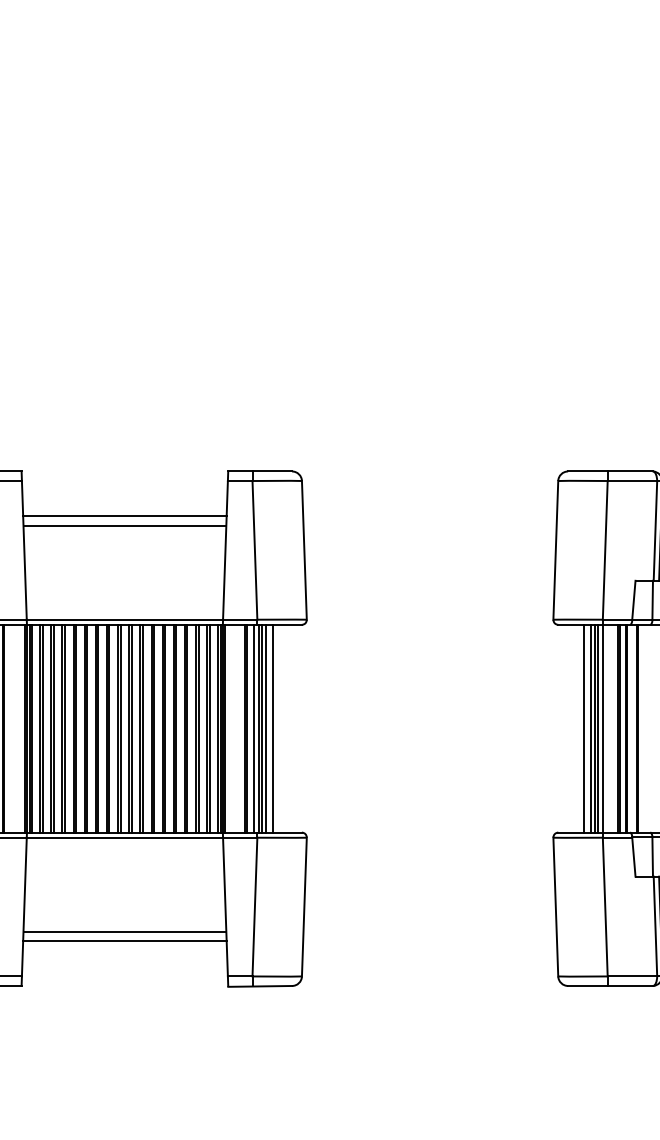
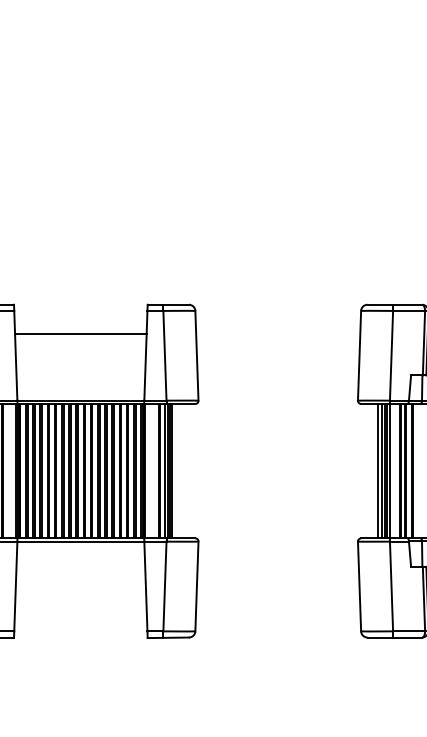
line: (124, 525) -> (80, 339), removed
line: (272, 727) -> (176, 470), removed
line: (124, 931) -> (80, 602), removed
line: (124, 941) -> (80, 608), removed

